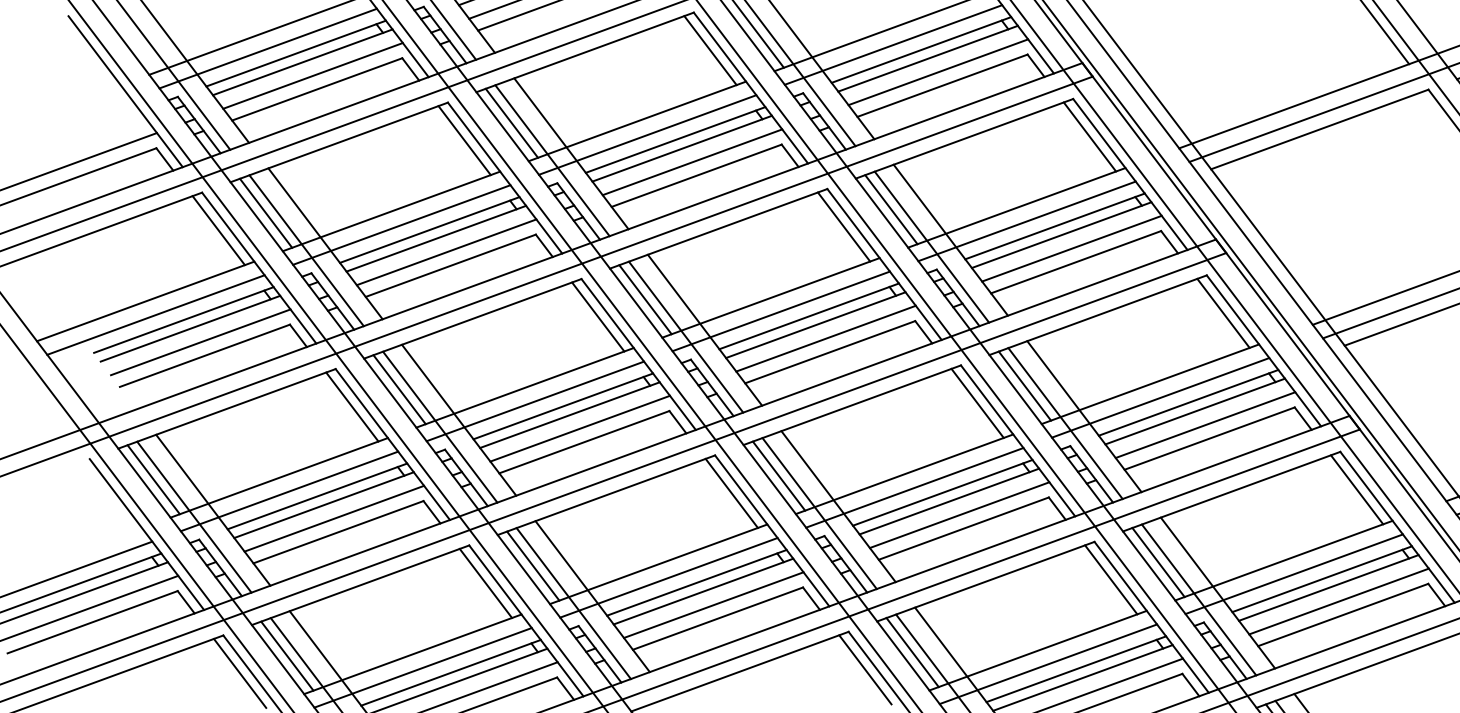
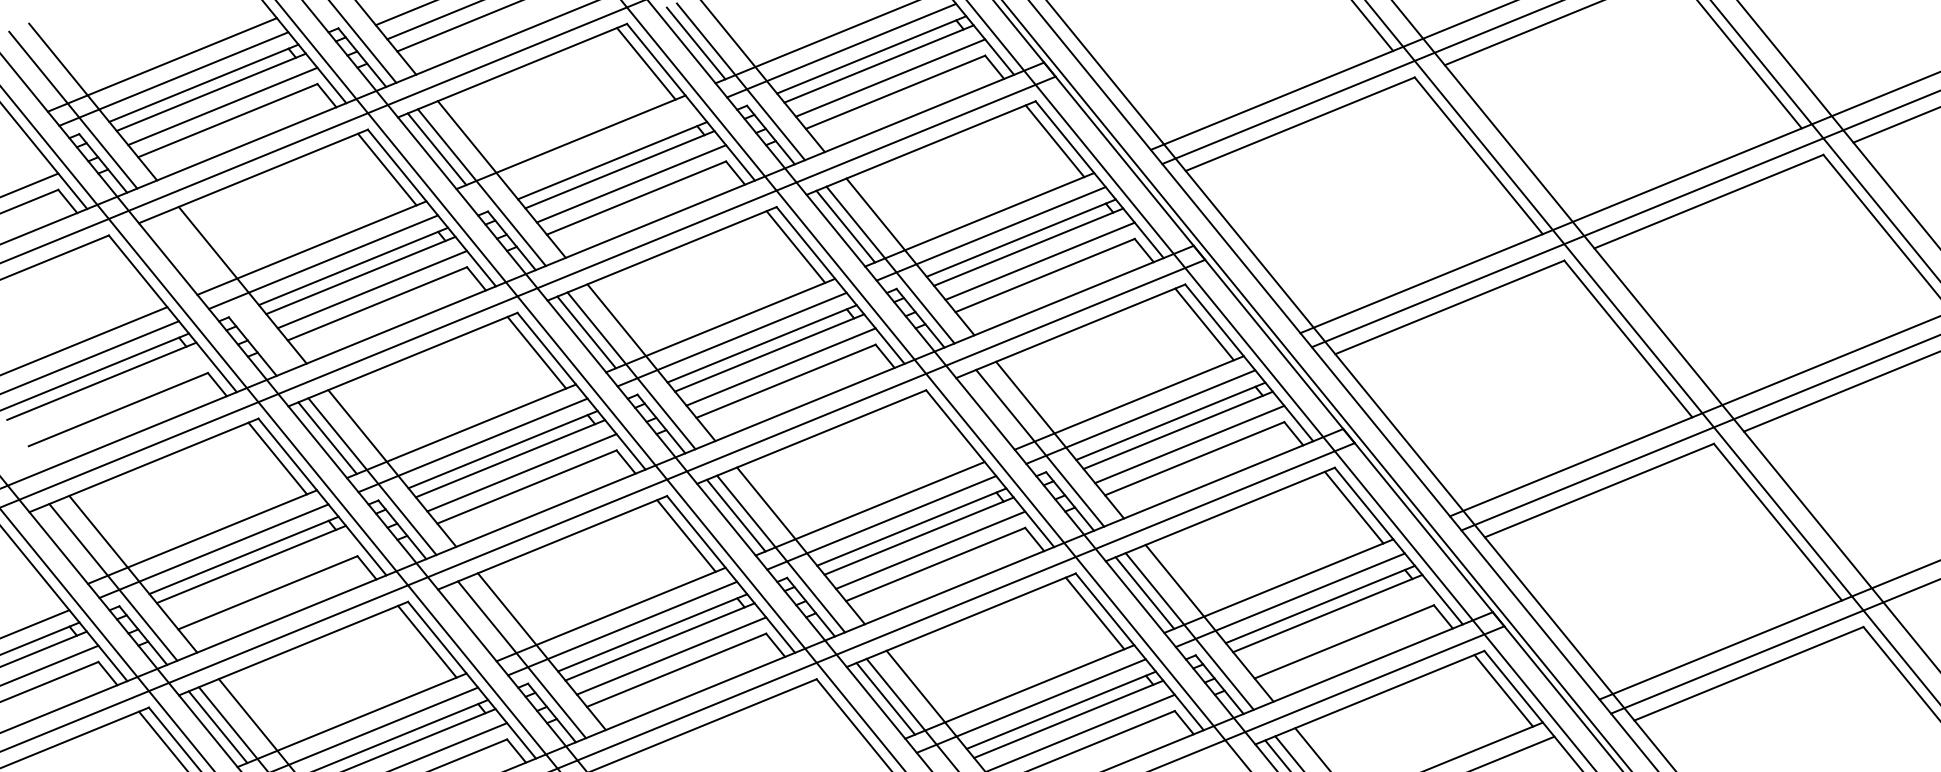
line: (647, 135) -> (582, 156), removed
line: (265, 212) -> (177, 254), removed
line: (218, 230) -> (127, 275), removed
line: (306, 250) -> (222, 293), removed
line: (199, 342) -> (112, 395), removed
line: (1025, 385) -> (995, 409), removed
line: (977, 403) -> (945, 430), removed
line: (153, 479) -> (68, 543), removed
line: (333, 518) -> (262, 578), removed
line: (532, 566) -> (476, 621), removed
line: (1338, 601) -> (1338, 627), removed
line: (864, 670) -> (835, 719), removed

